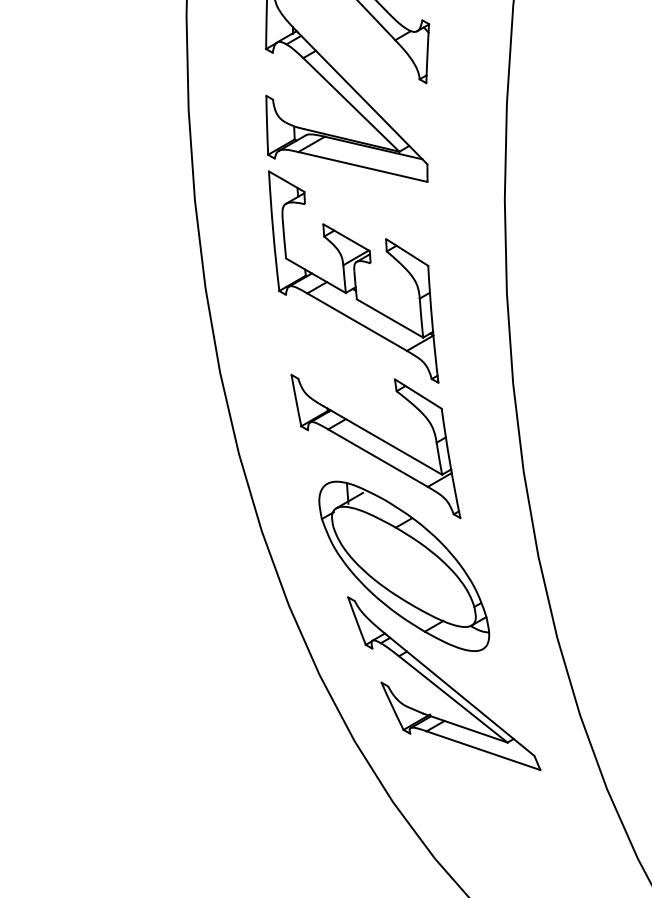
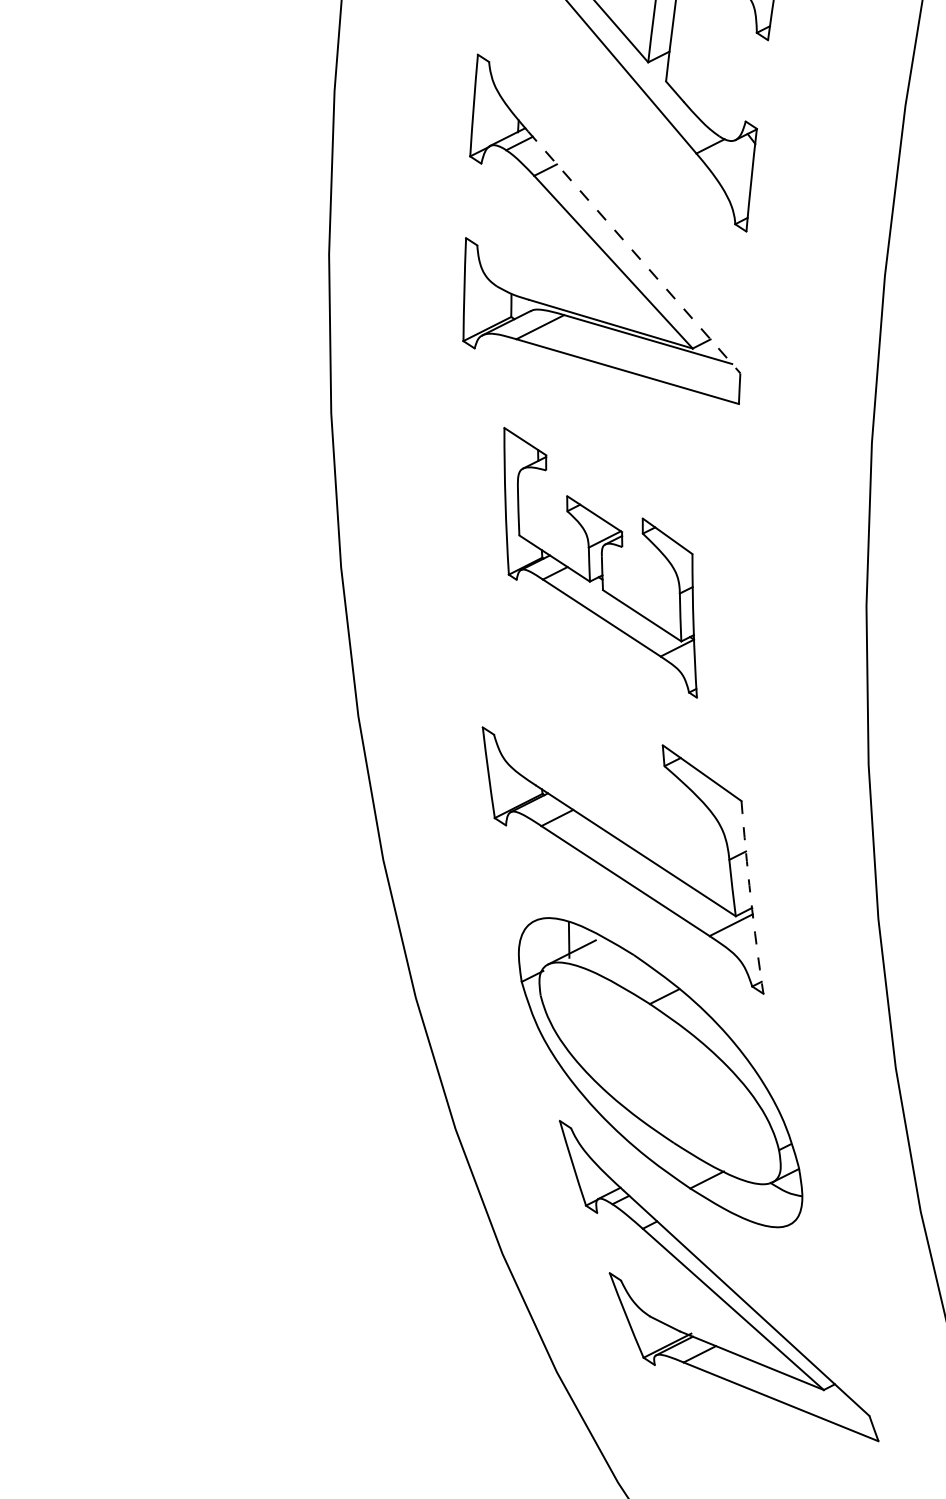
line: (363, 99) -> (635, 253), solid -> dashed
part: (353, 276) -> (600, 561), size x0.7
arc: (450, 463) -> (751, 897), solid -> dashed

